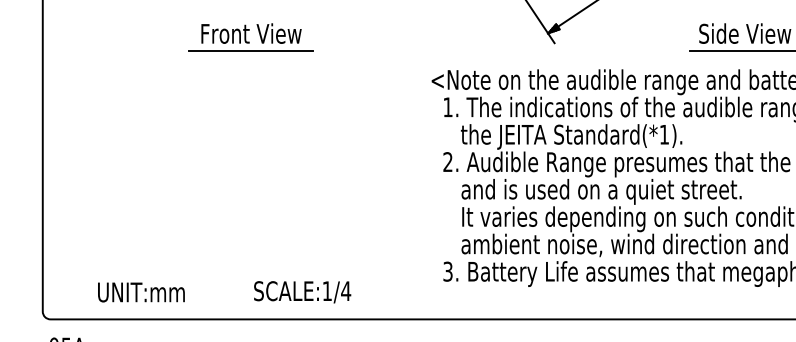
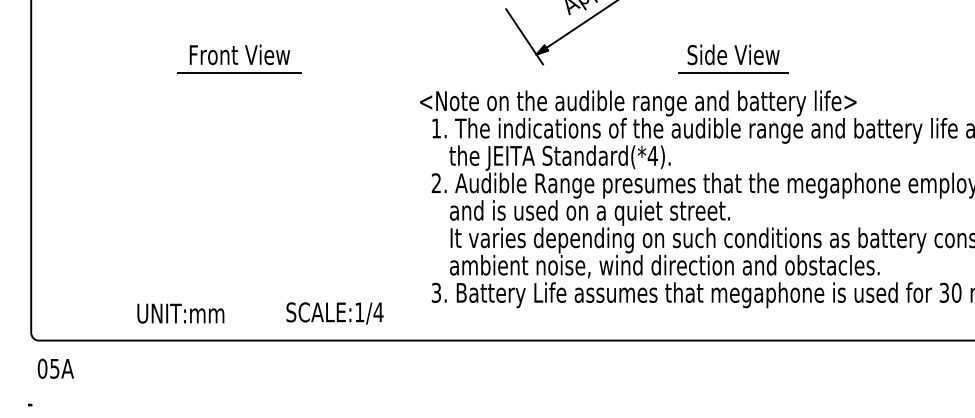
text: (664, 134) -> (652, 155), Standard(*1). -> Standard(*4).
text: (141, 292) -> (180, 313), moved
text: (302, 292) -> (334, 313), moved

